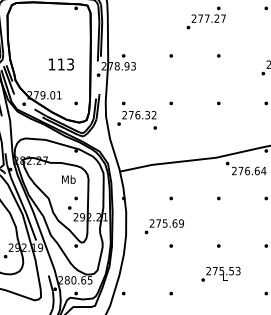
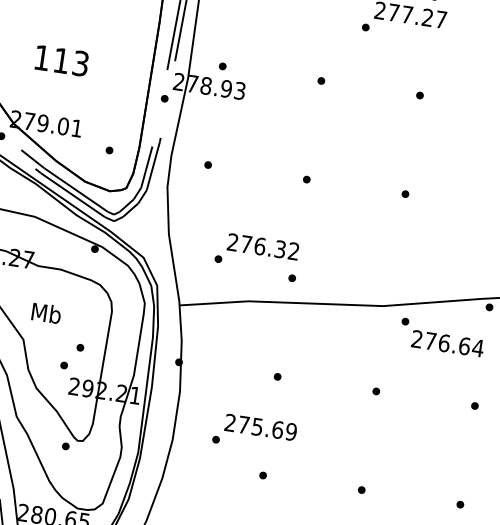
text: (61, 64) -> (61, 60), moved
text: (136, 120) -> (255, 257), moved
text: (68, 179) -> (45, 312), moved

